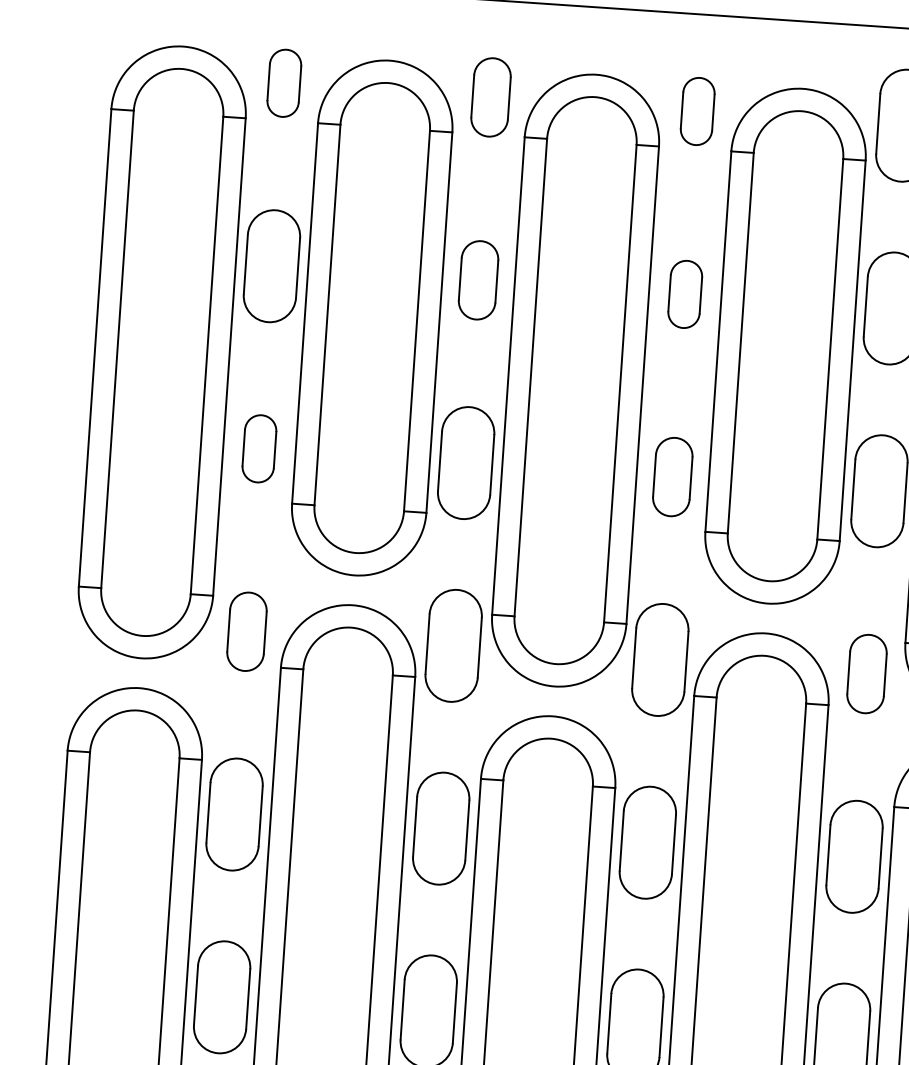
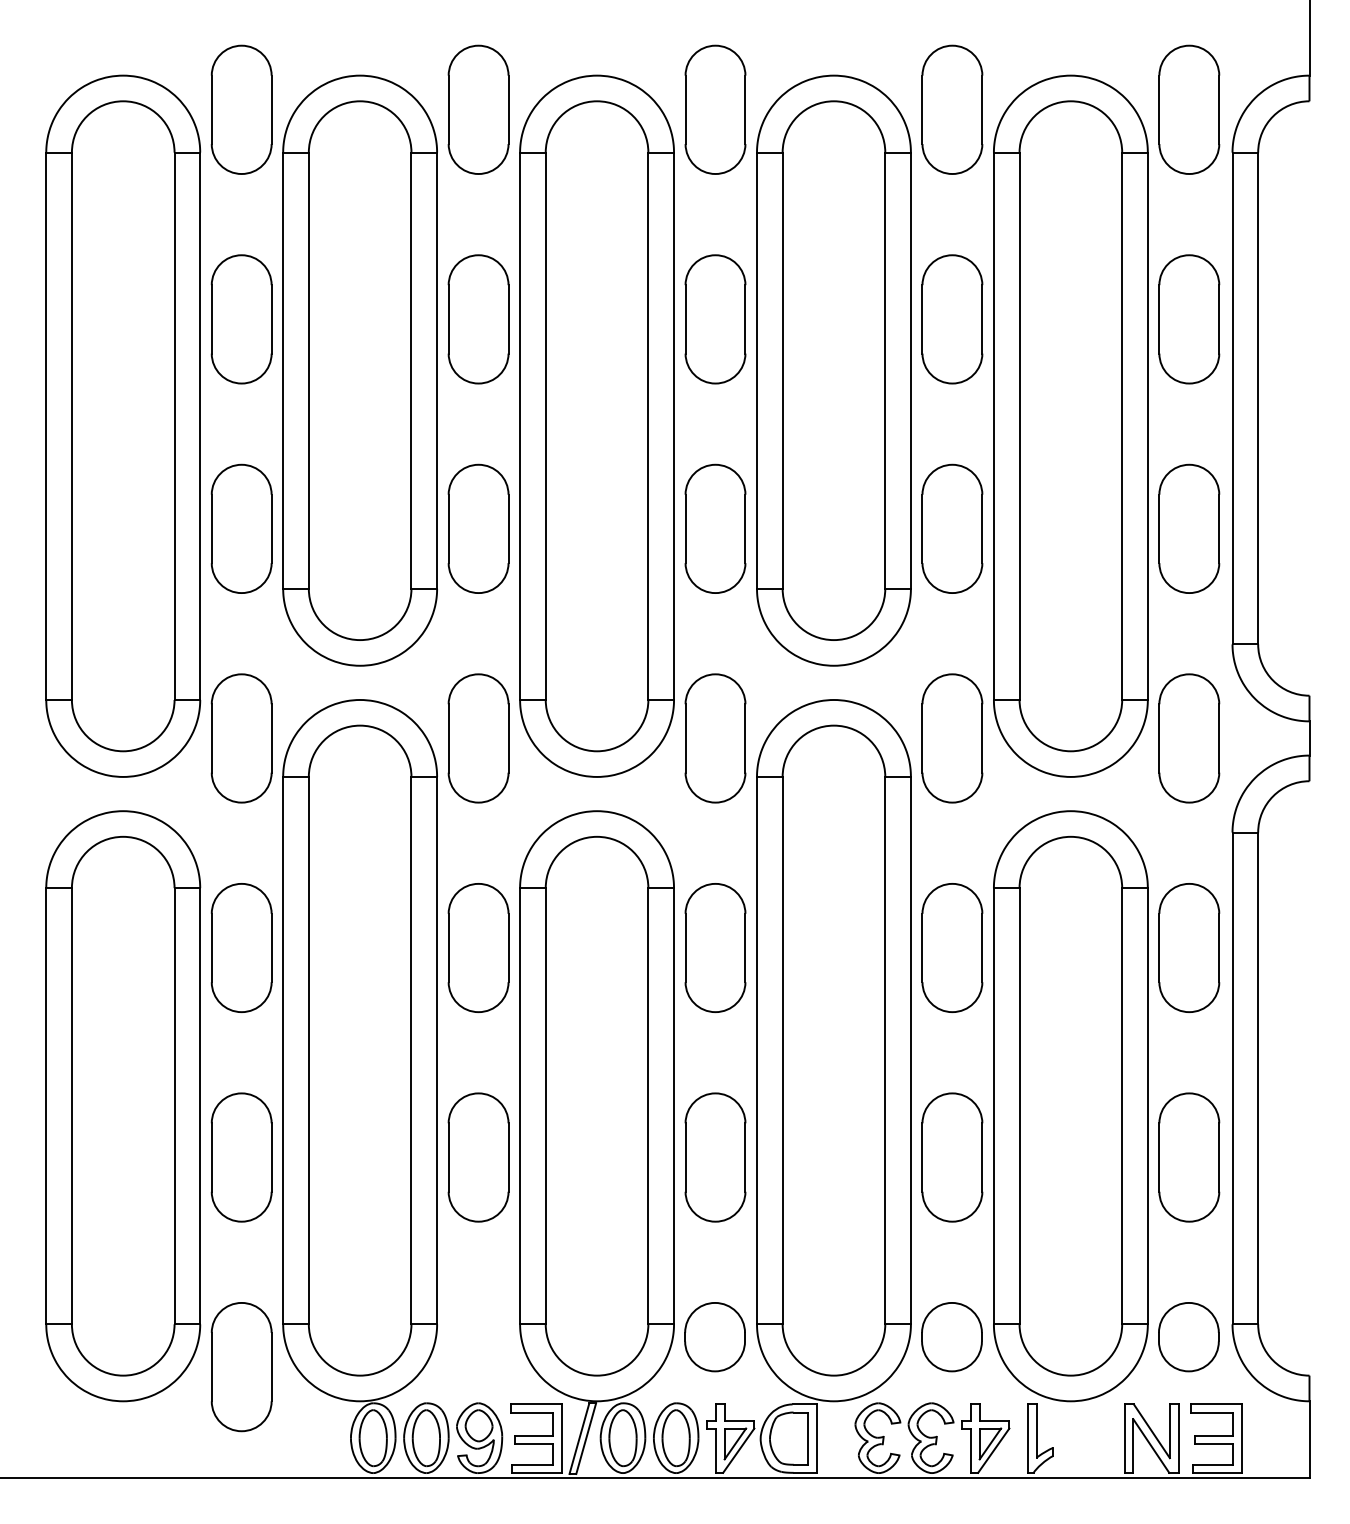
part: (284, 83) -> (241, 109), size x1.67
part: (490, 97) -> (478, 109), size x1.43
part: (697, 111) -> (715, 109), size x1.67
part: (478, 280) -> (478, 319), size x1.43
part: (685, 294) -> (715, 319), size x1.67
part: (259, 448) -> (241, 528), size x1.67
part: (672, 476) -> (715, 528), size x1.43
part: (246, 631) -> (241, 738), size x1.43
part: (867, 674) -> (952, 738), size x1.43

